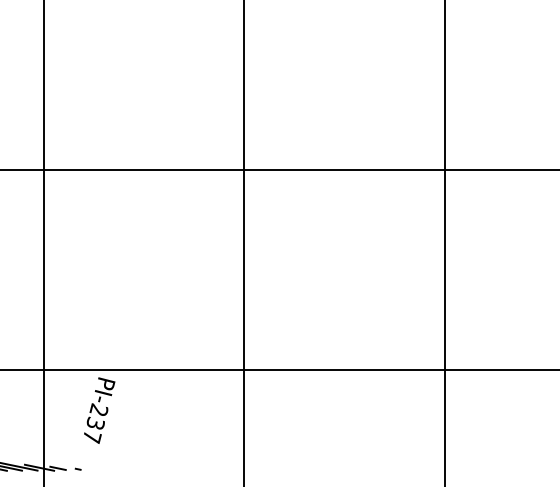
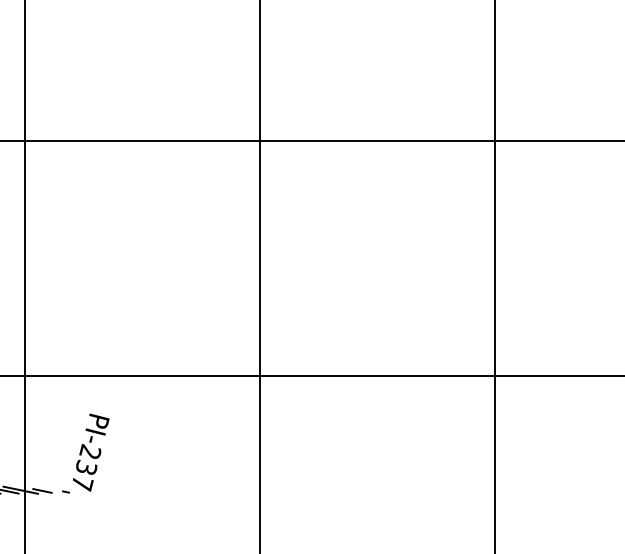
text: (99, 410) -> (90, 452), moved

